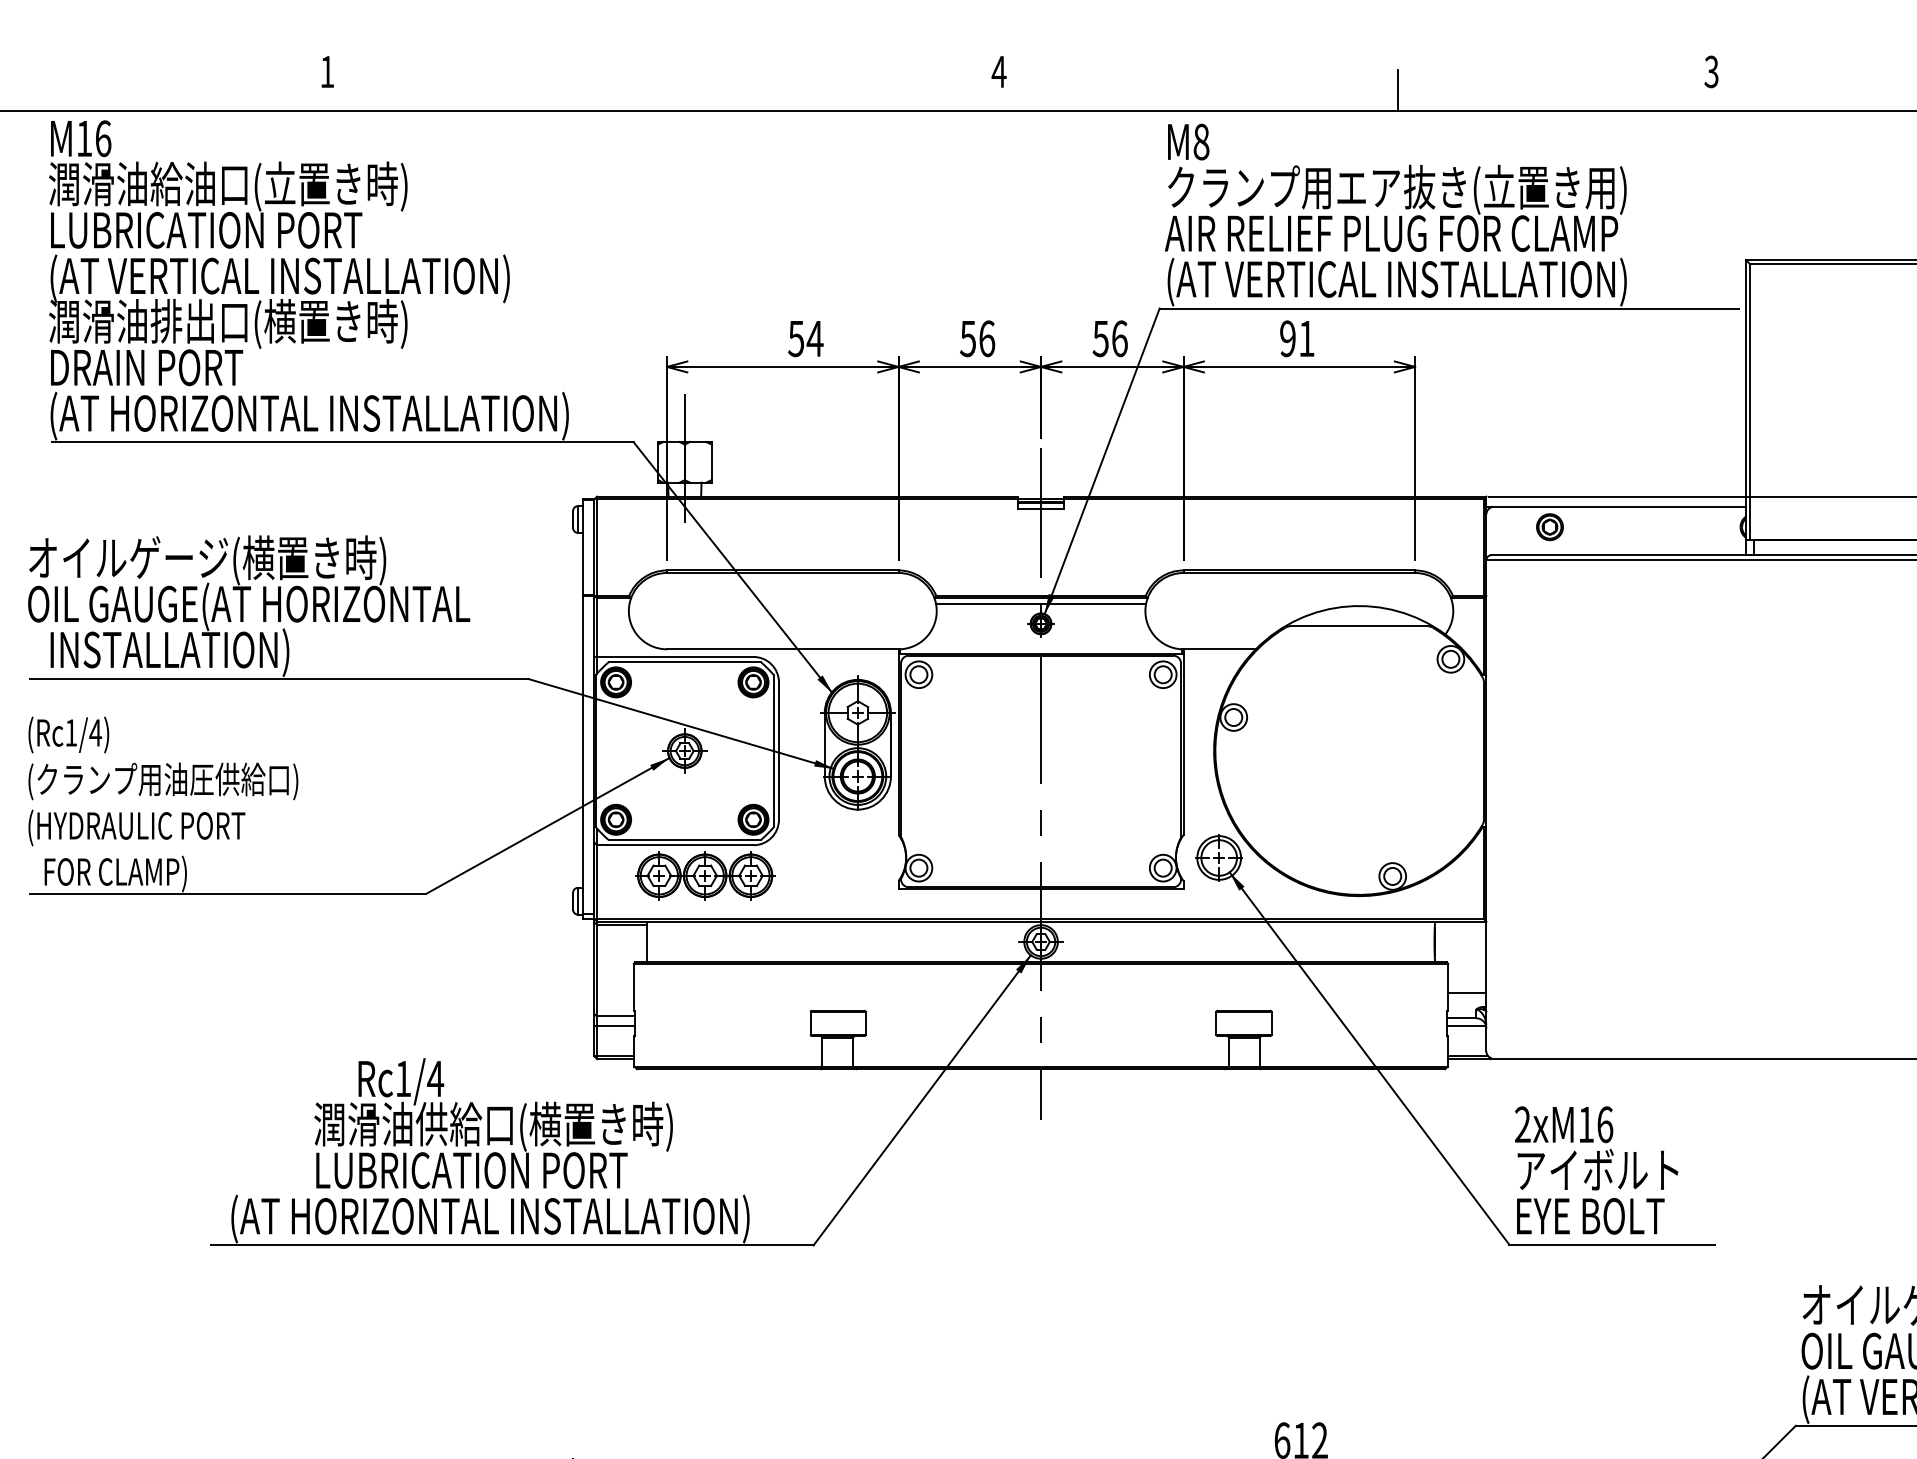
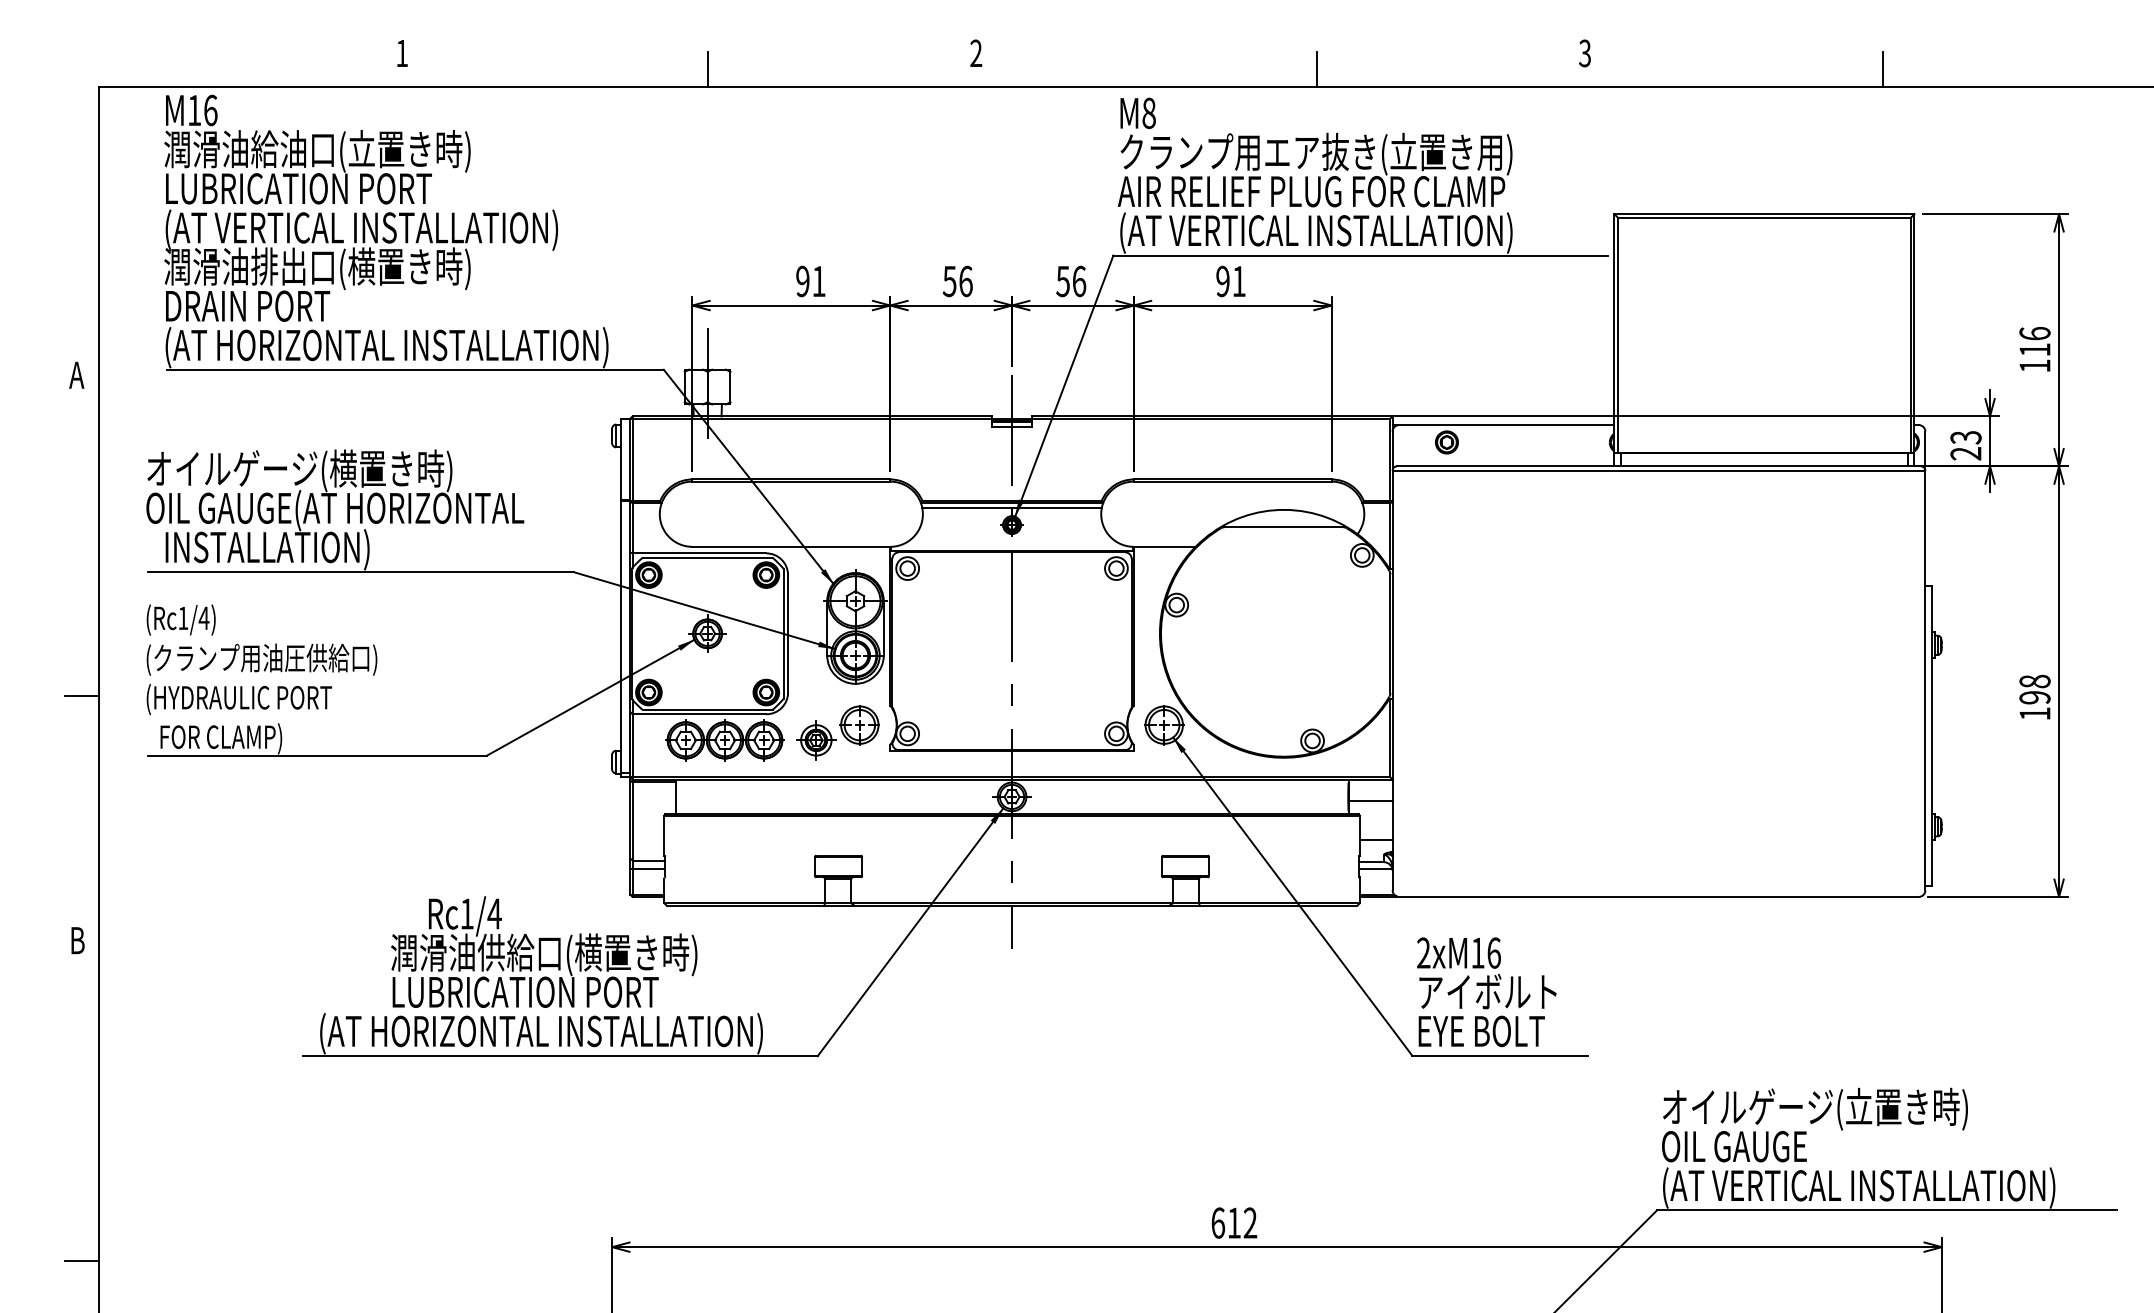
text: (998, 70) -> (975, 52), 4 -> 2
line: (685, 89) -> (708, 68), added
text: (806, 338) -> (811, 281), 54 -> 91
part: (836, 866) -> (837, 732), added
line: (1460, 947) -> (1370, 801), added

